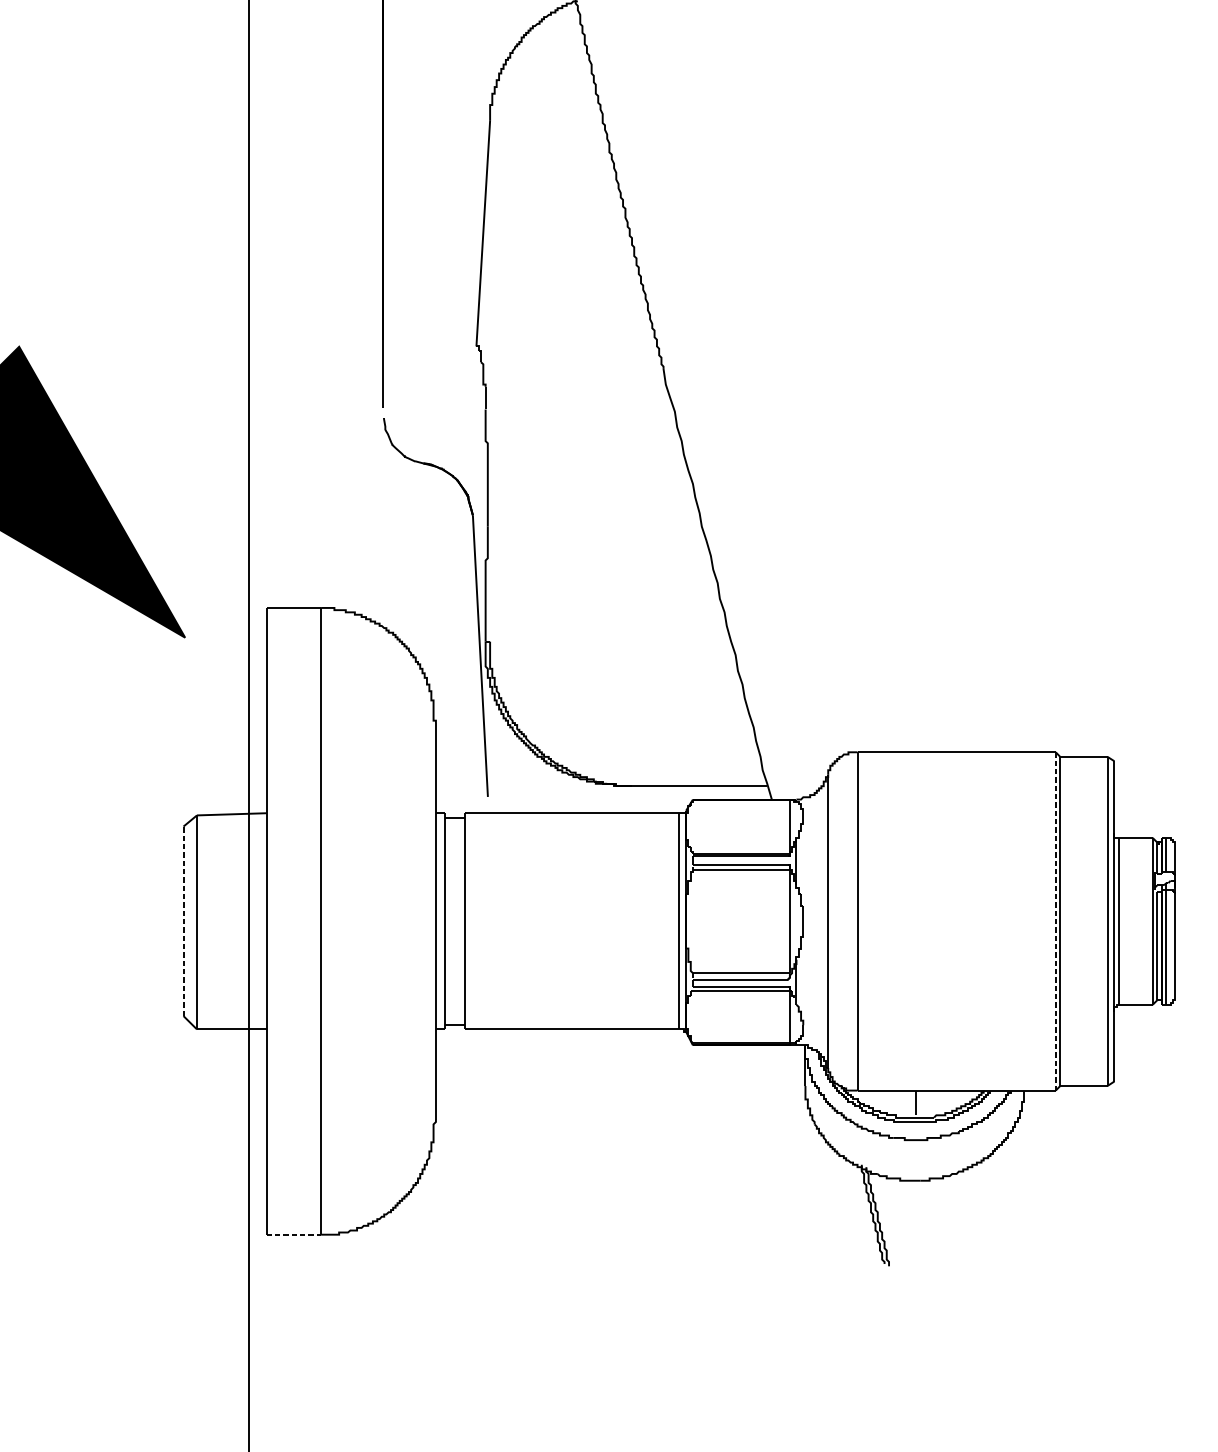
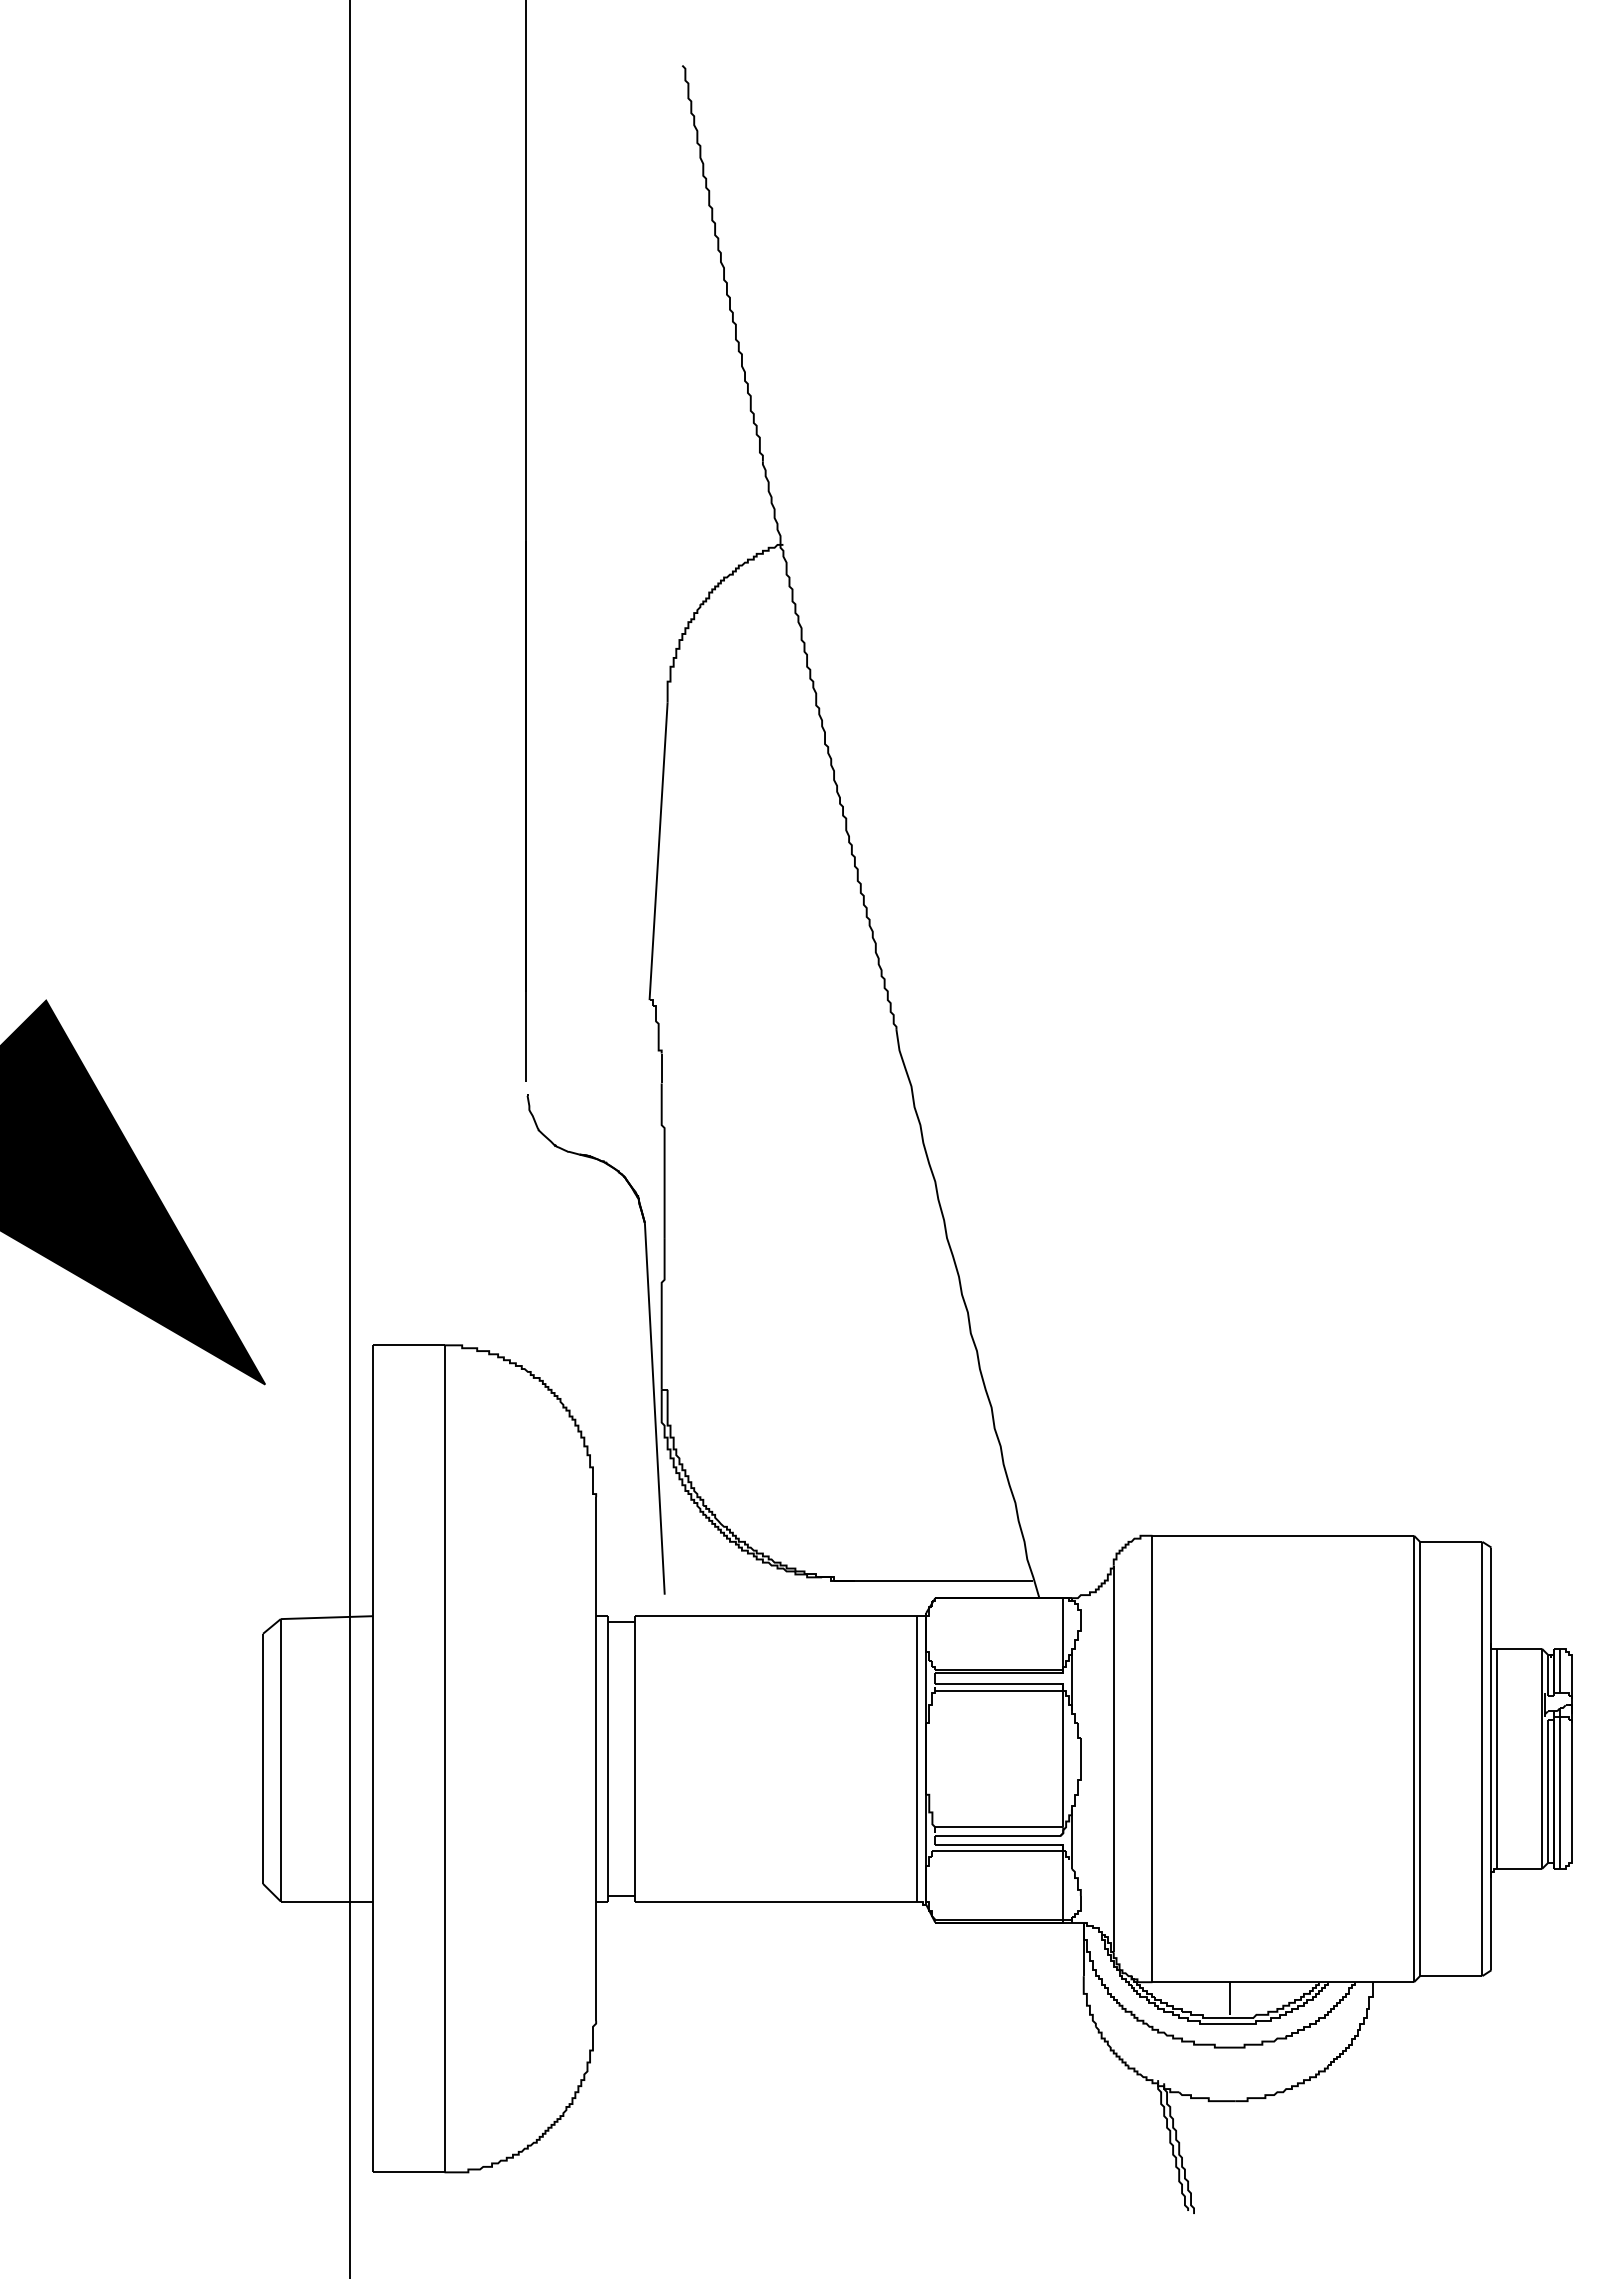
line: (183, 921) -> (263, 1758), dashed -> solid
line: (1056, 921) -> (1414, 1759), dashed -> solid
line: (293, 1234) -> (408, 2172), dashed -> solid

